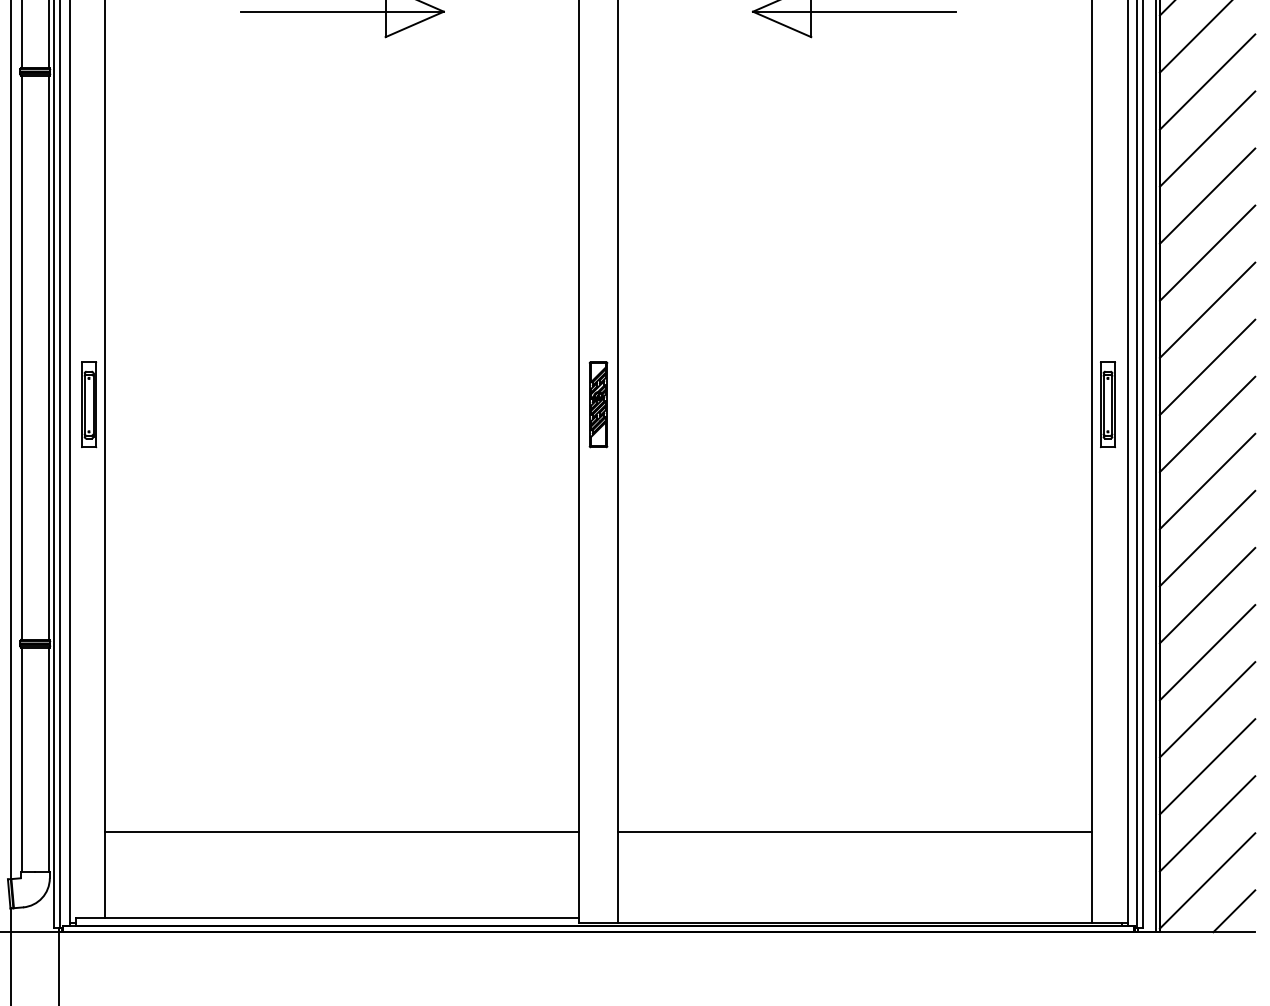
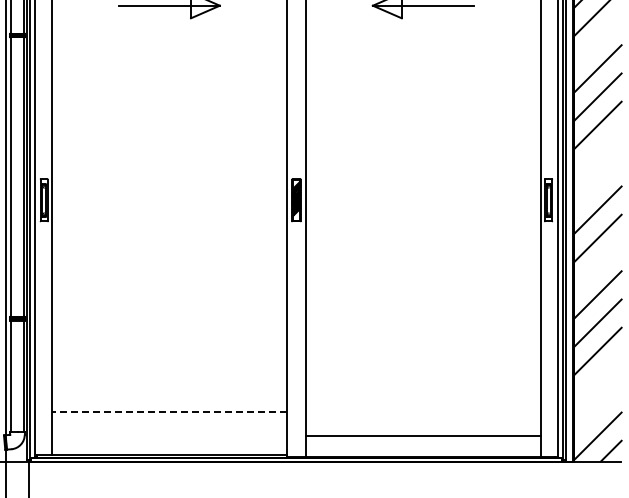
line: (1206, 81) -> (597, 40), removed
line: (1206, 310) -> (597, 153), removed
line: (1206, 366) -> (597, 181), removed
line: (1206, 538) -> (597, 266), removed
line: (1206, 766) -> (597, 379), removed
line: (1206, 823) -> (597, 407), removed
line: (342, 833) -> (169, 412), solid -> dashed
line: (853, 833) -> (422, 436), moved

